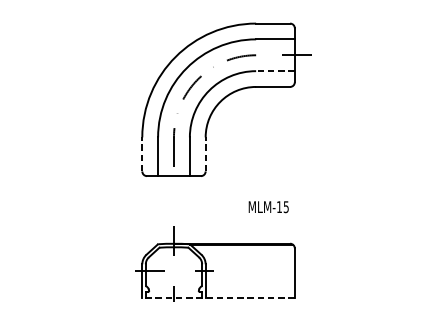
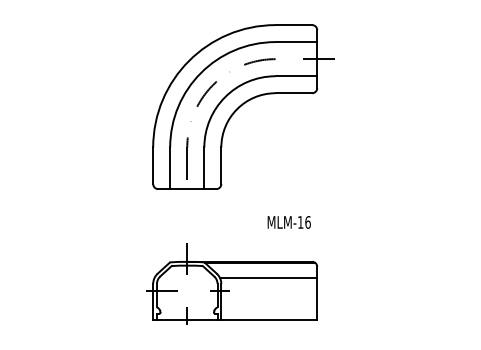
line: (275, 71) -> (296, 76), dashed -> solid
line: (142, 154) -> (153, 165), dashed -> solid
line: (205, 154) -> (221, 165), dashed -> solid
text: (285, 207) -> (307, 222), MLM-15 -> MLM-16
line: (249, 259) -> (268, 278), added
line: (217, 297) -> (234, 319), dashed -> solid

